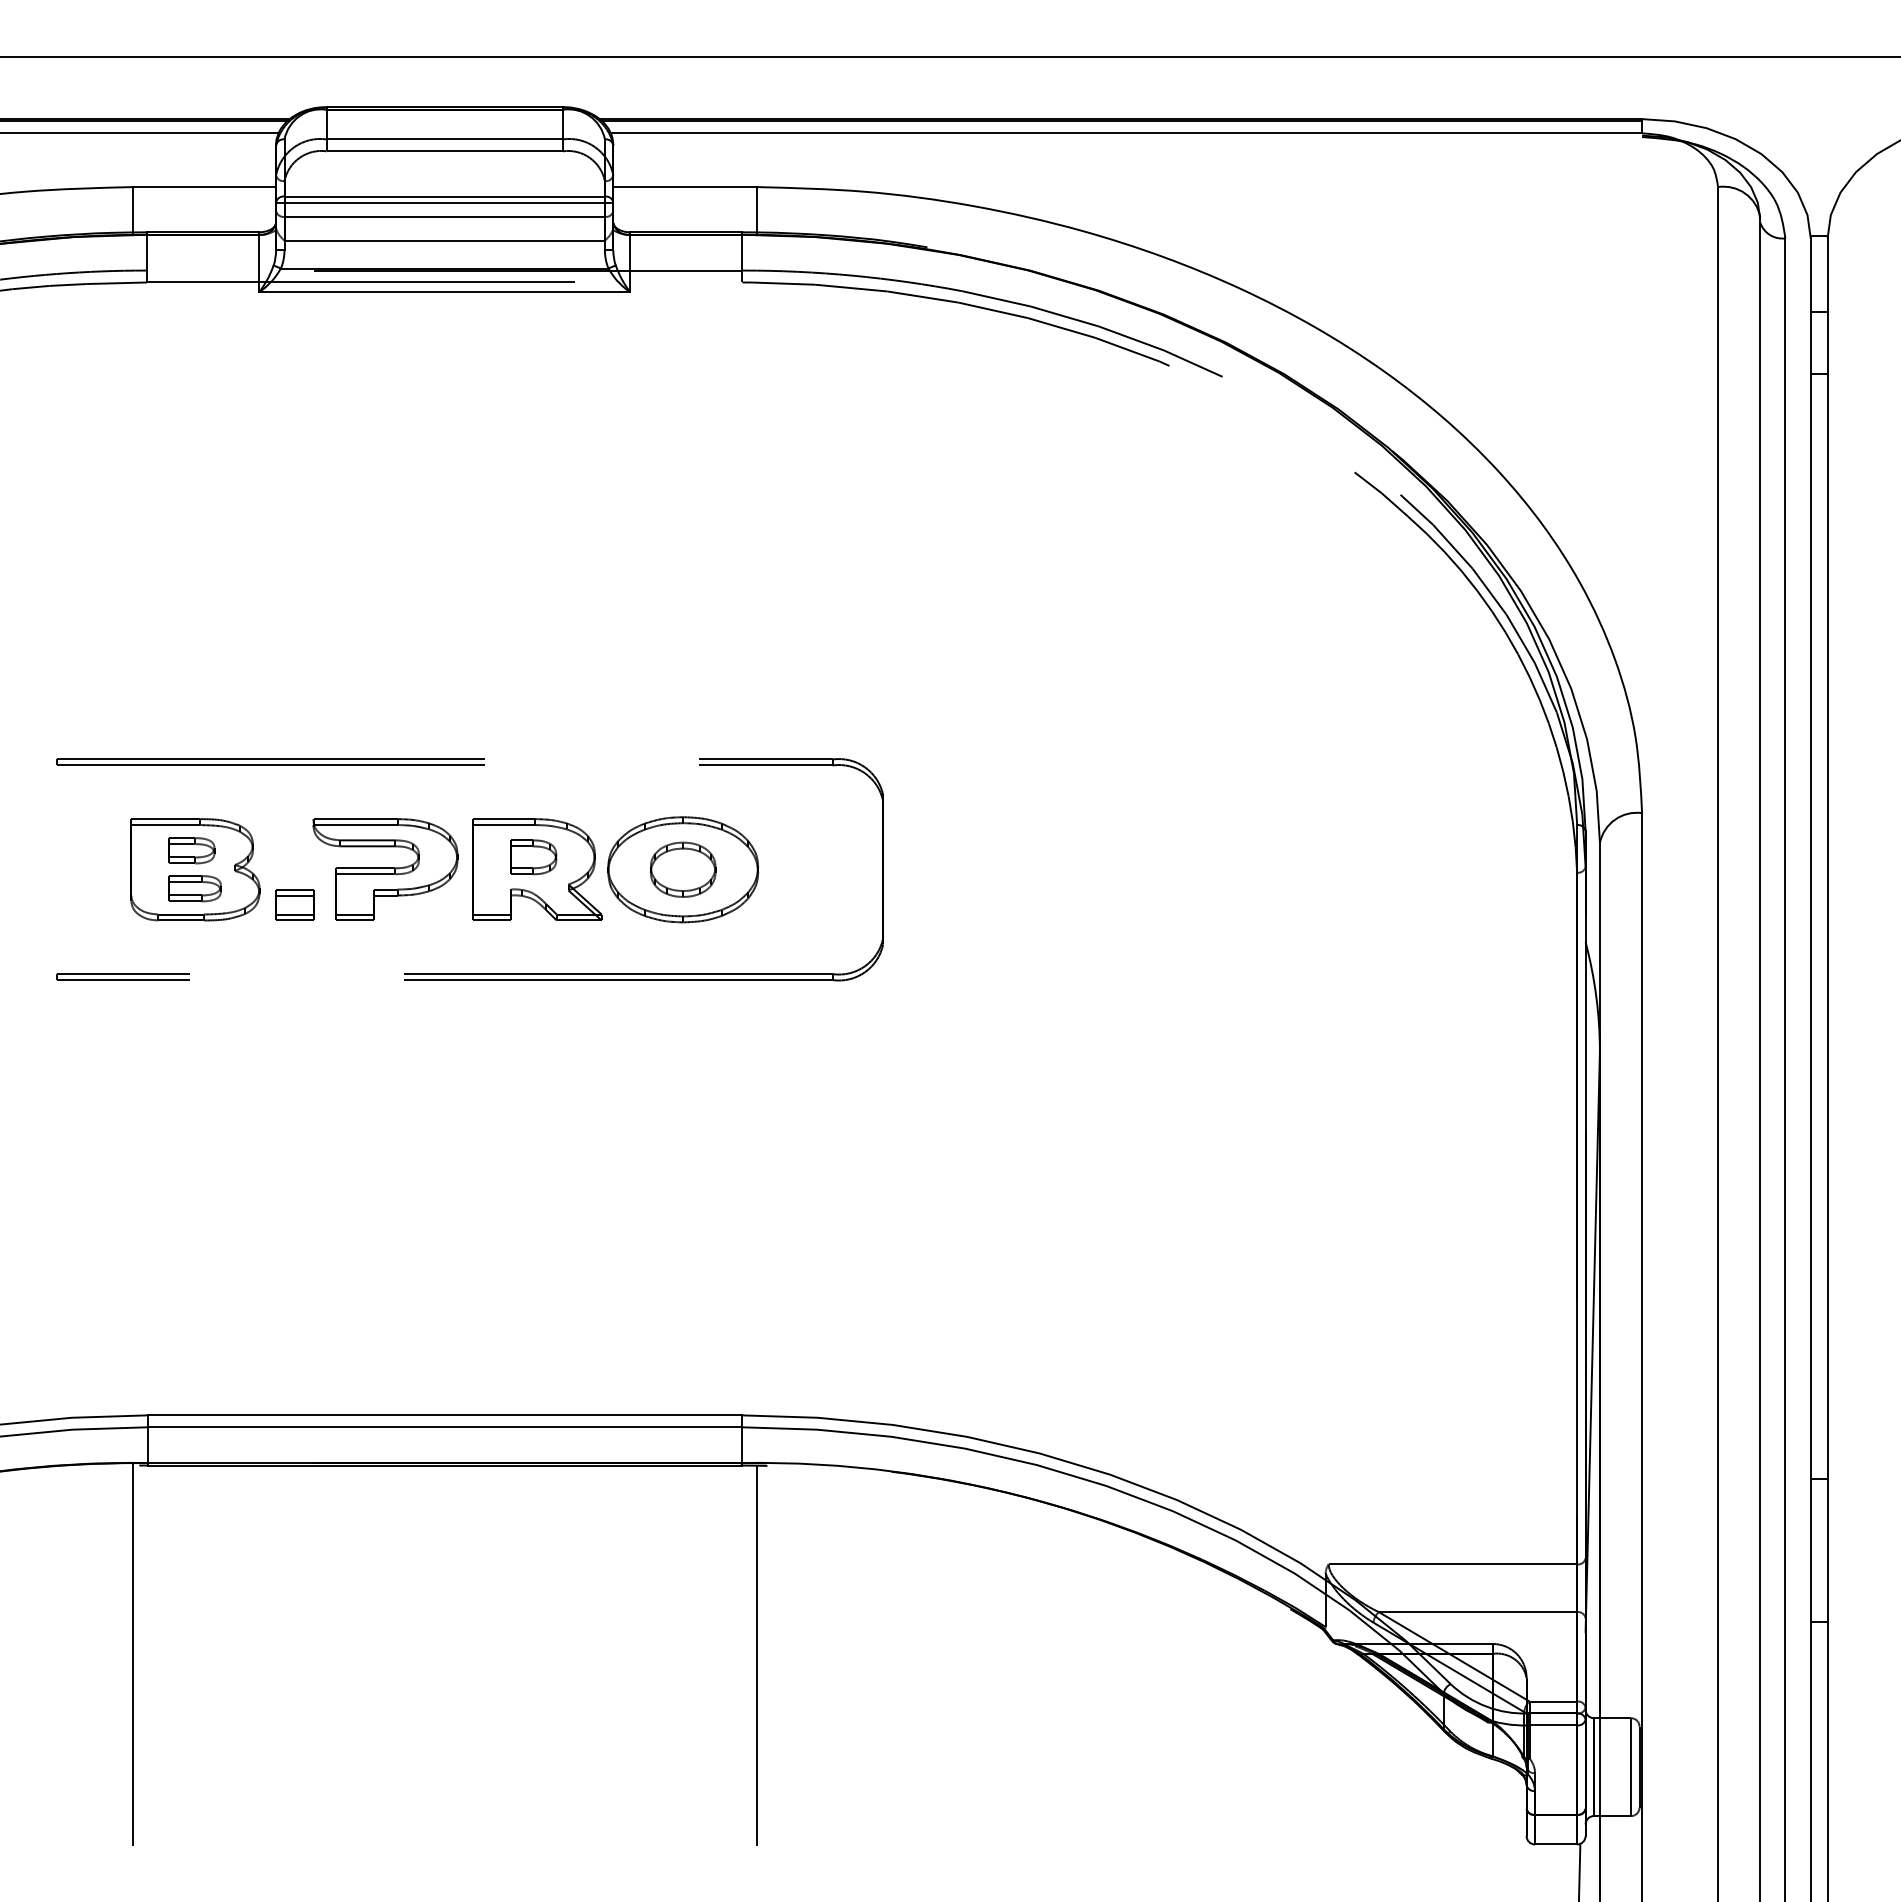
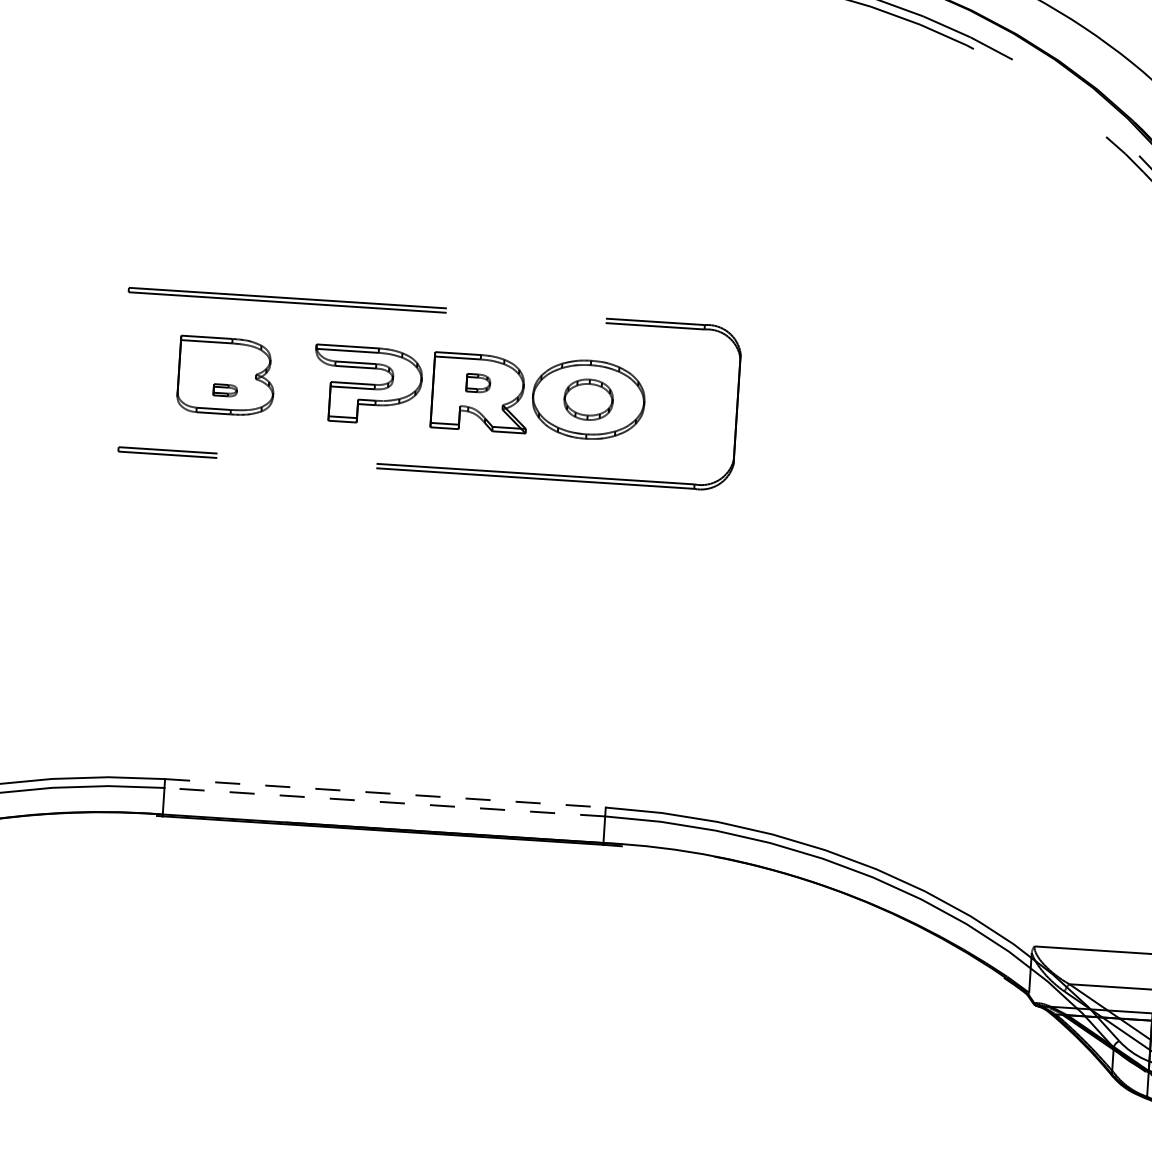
part: (191, 850) -> (224, 361), removed
part: (533, 857) -> (478, 383), size x0.7
part: (194, 888) -> (224, 390), size x0.6
part: (294, 904) -> (298, 406), removed
line: (444, 1415) -> (385, 793), solid -> dashed
line: (444, 1427) -> (384, 802), solid -> dashed
line: (132, 1654) -> (142, 955), removed
line: (756, 1655) -> (605, 986), removed

